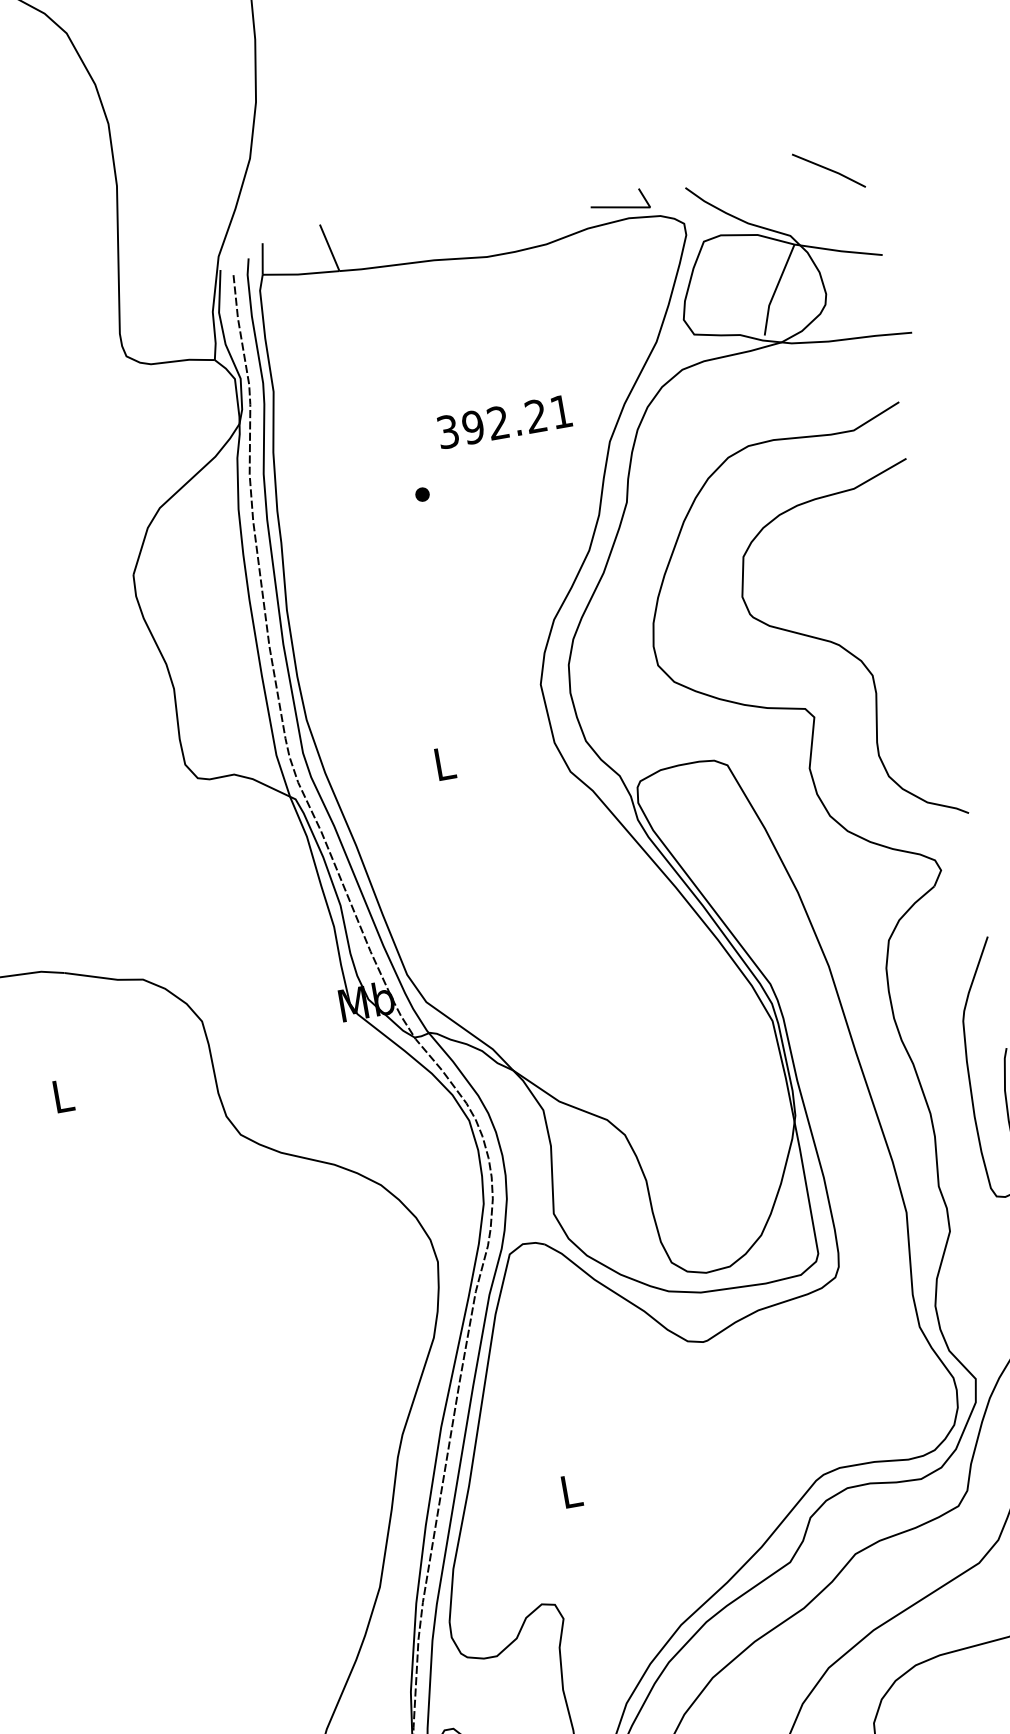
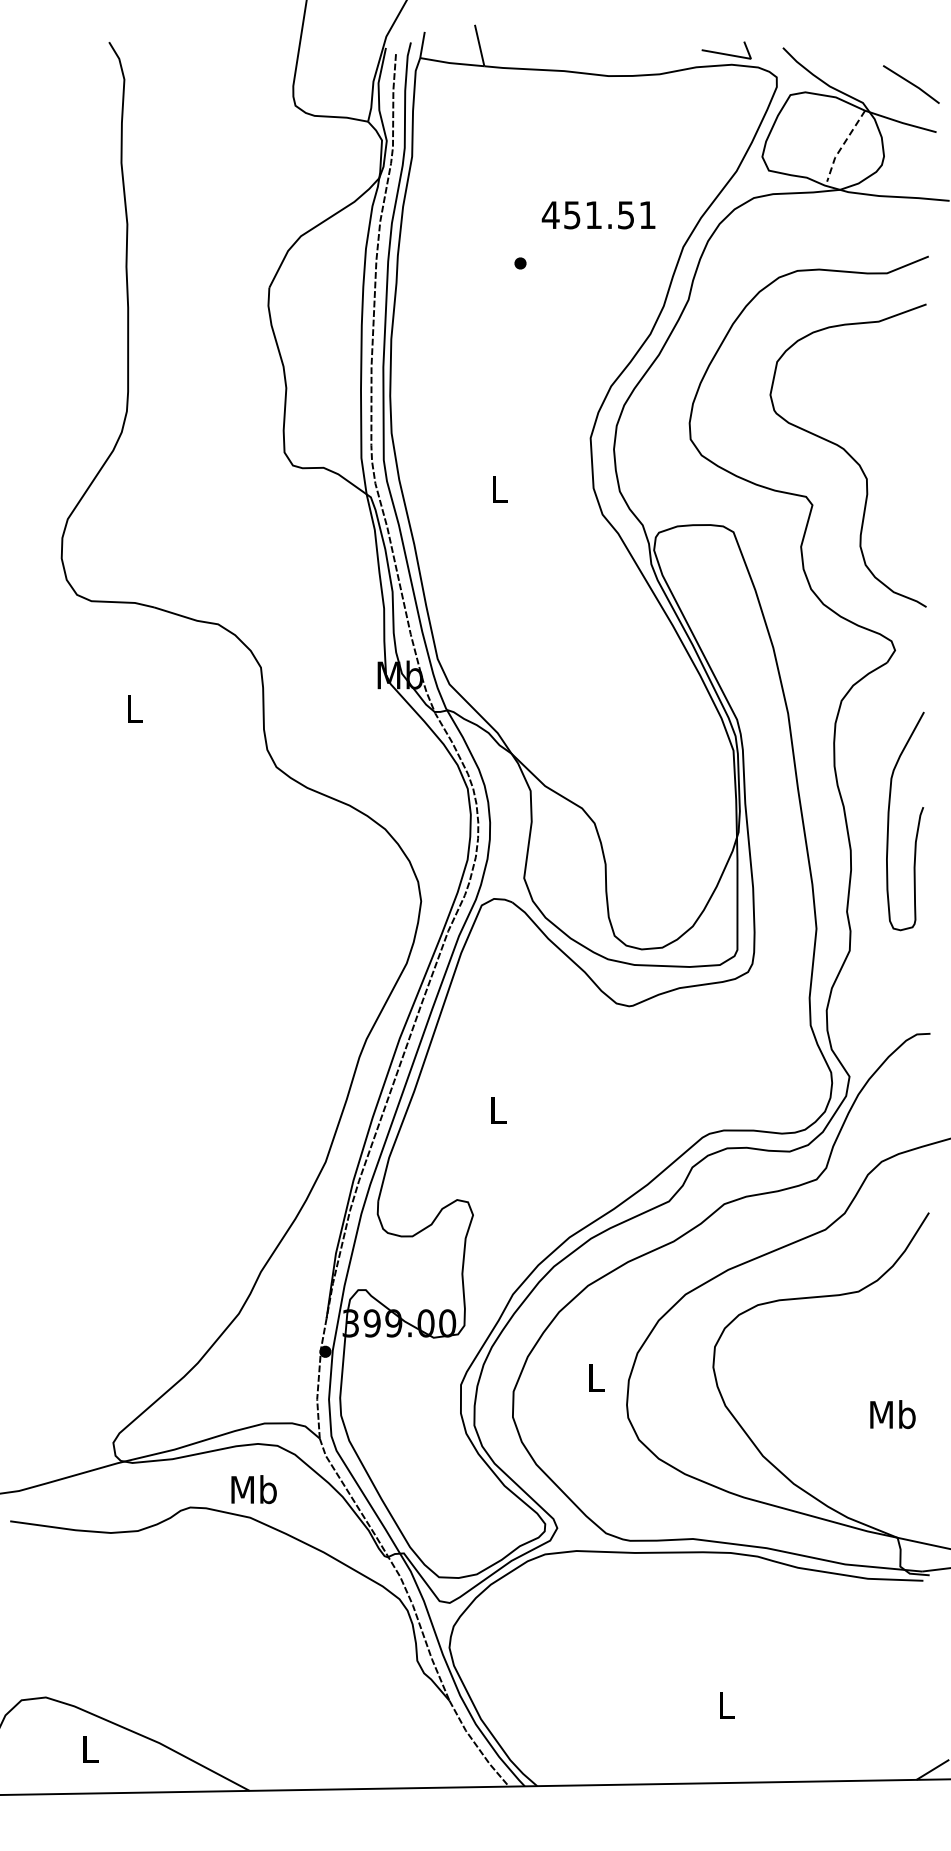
line: (829, 170) -> (911, 84), moved
line: (775, 289) -> (842, 145), solid -> dashed
text: (491, 424) -> (587, 215), 392.21 -> 451.51

